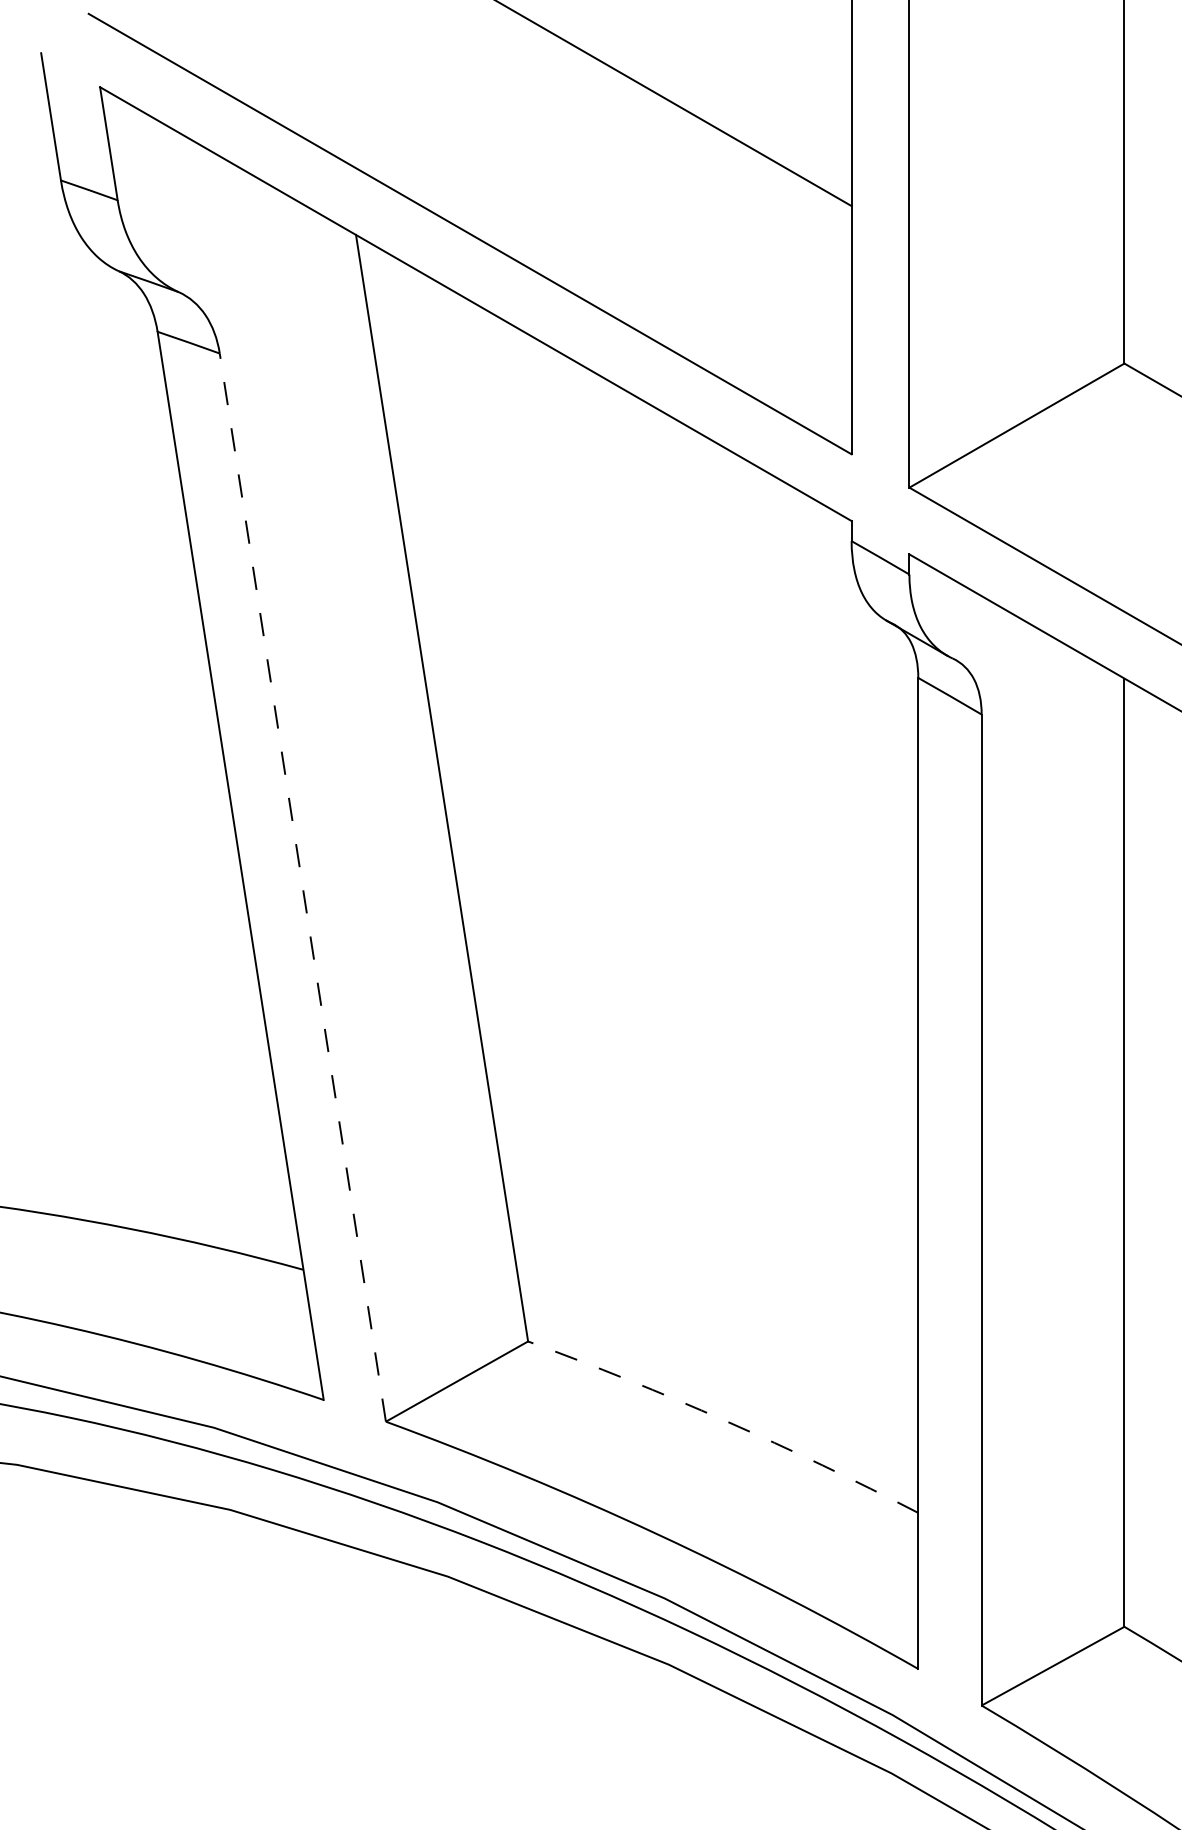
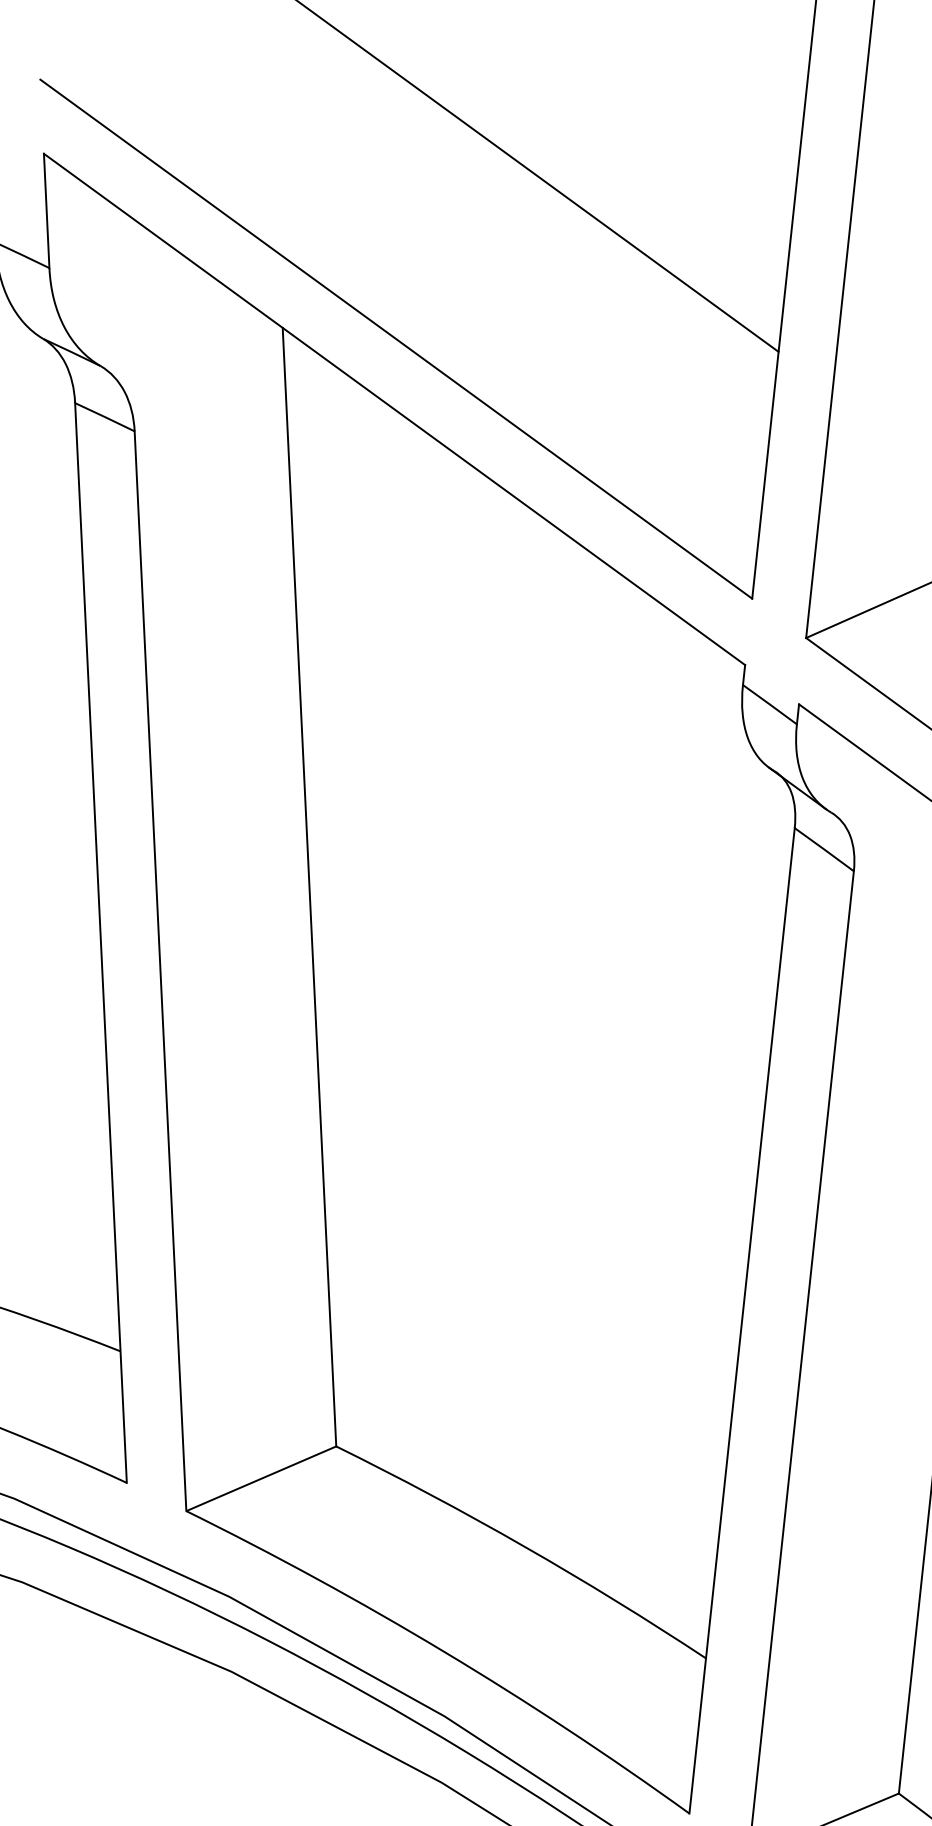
line: (302, 887) -> (160, 971), dashed -> solid
arc: (725, 1421) -> (524, 1546), dashed -> solid

